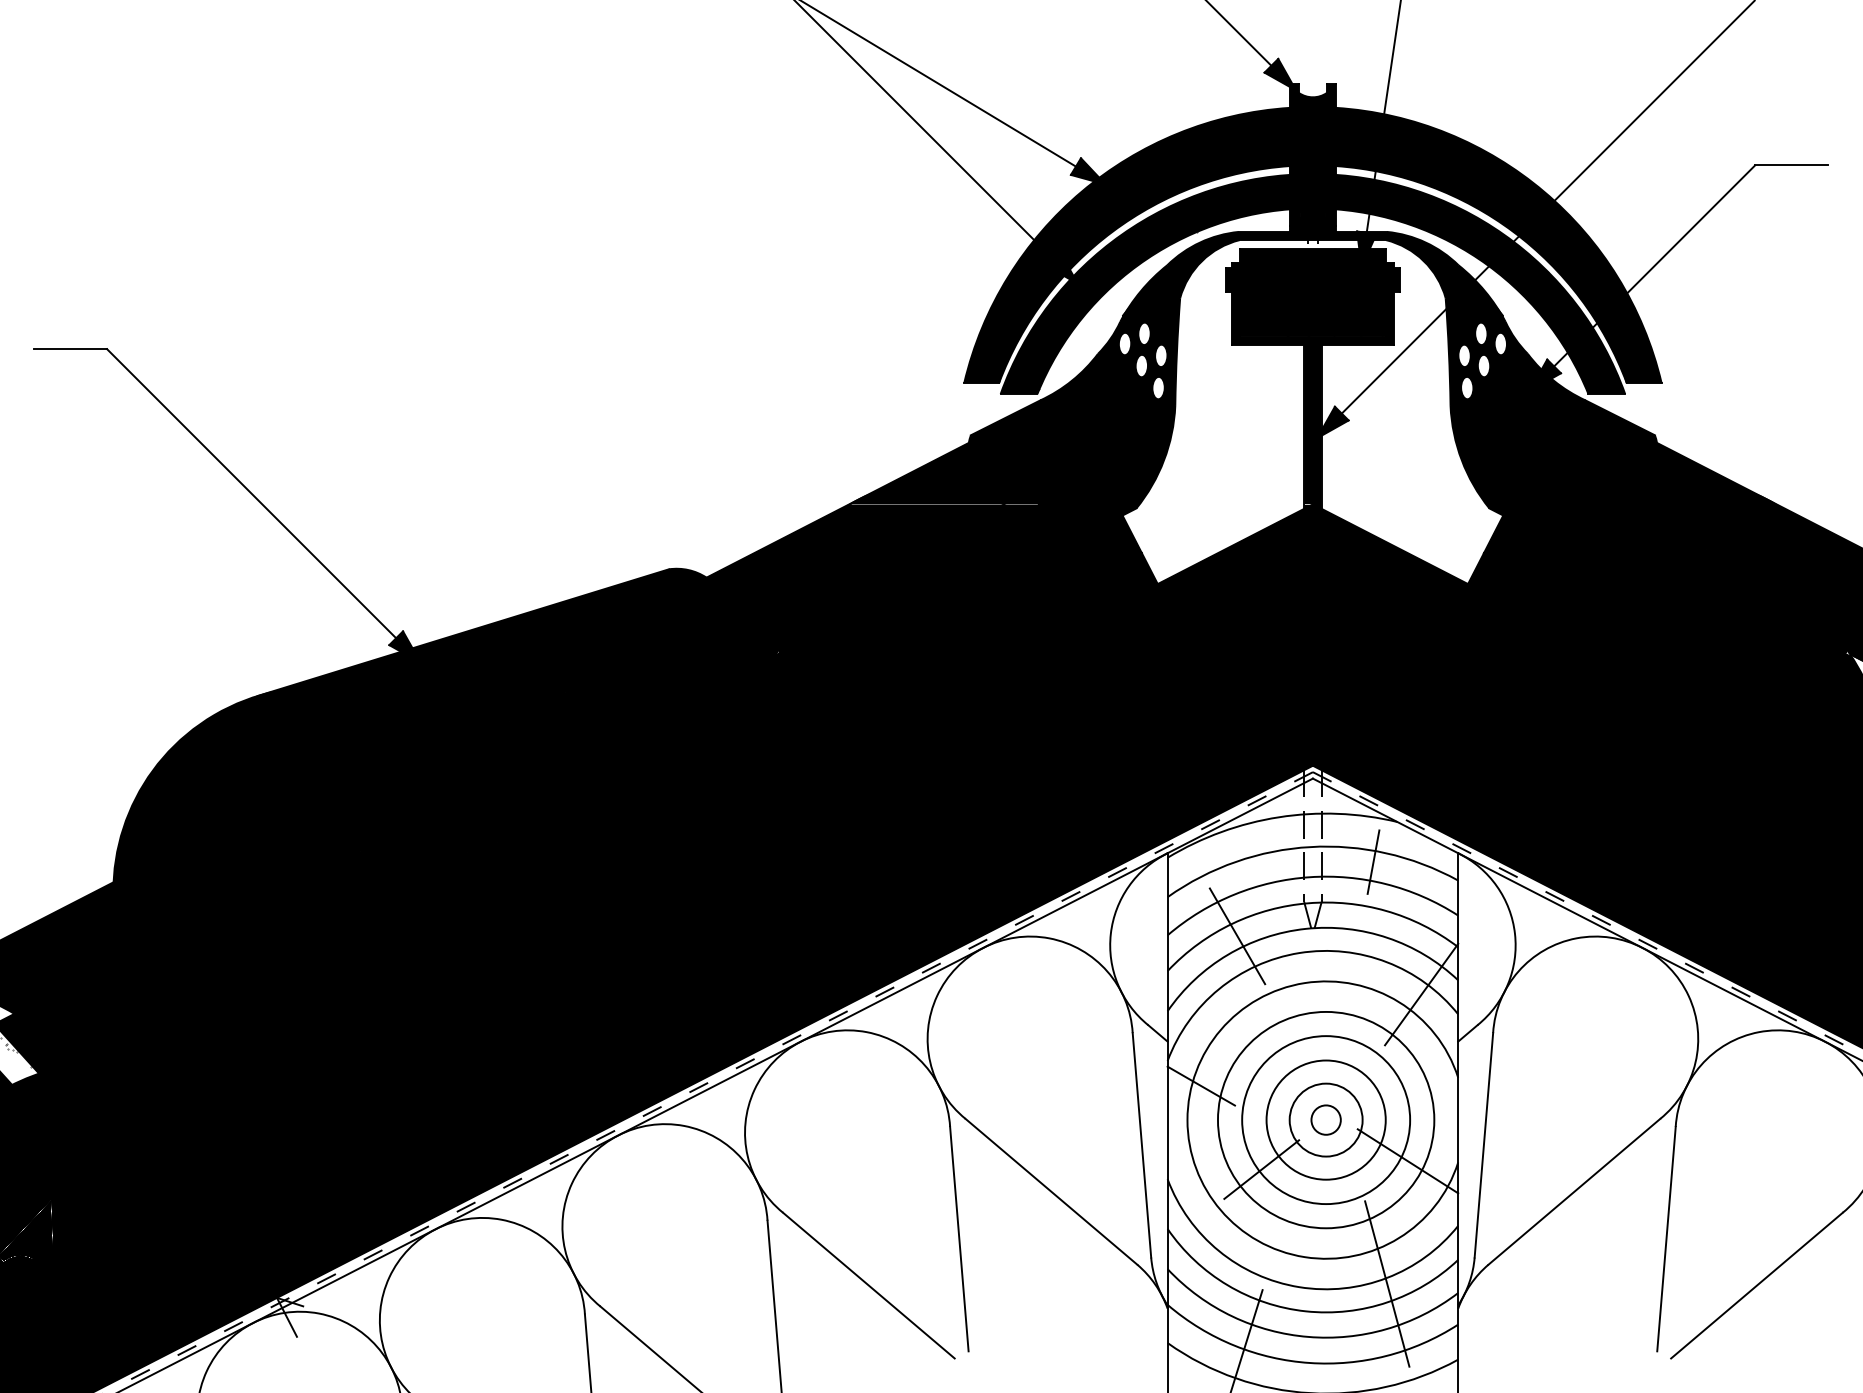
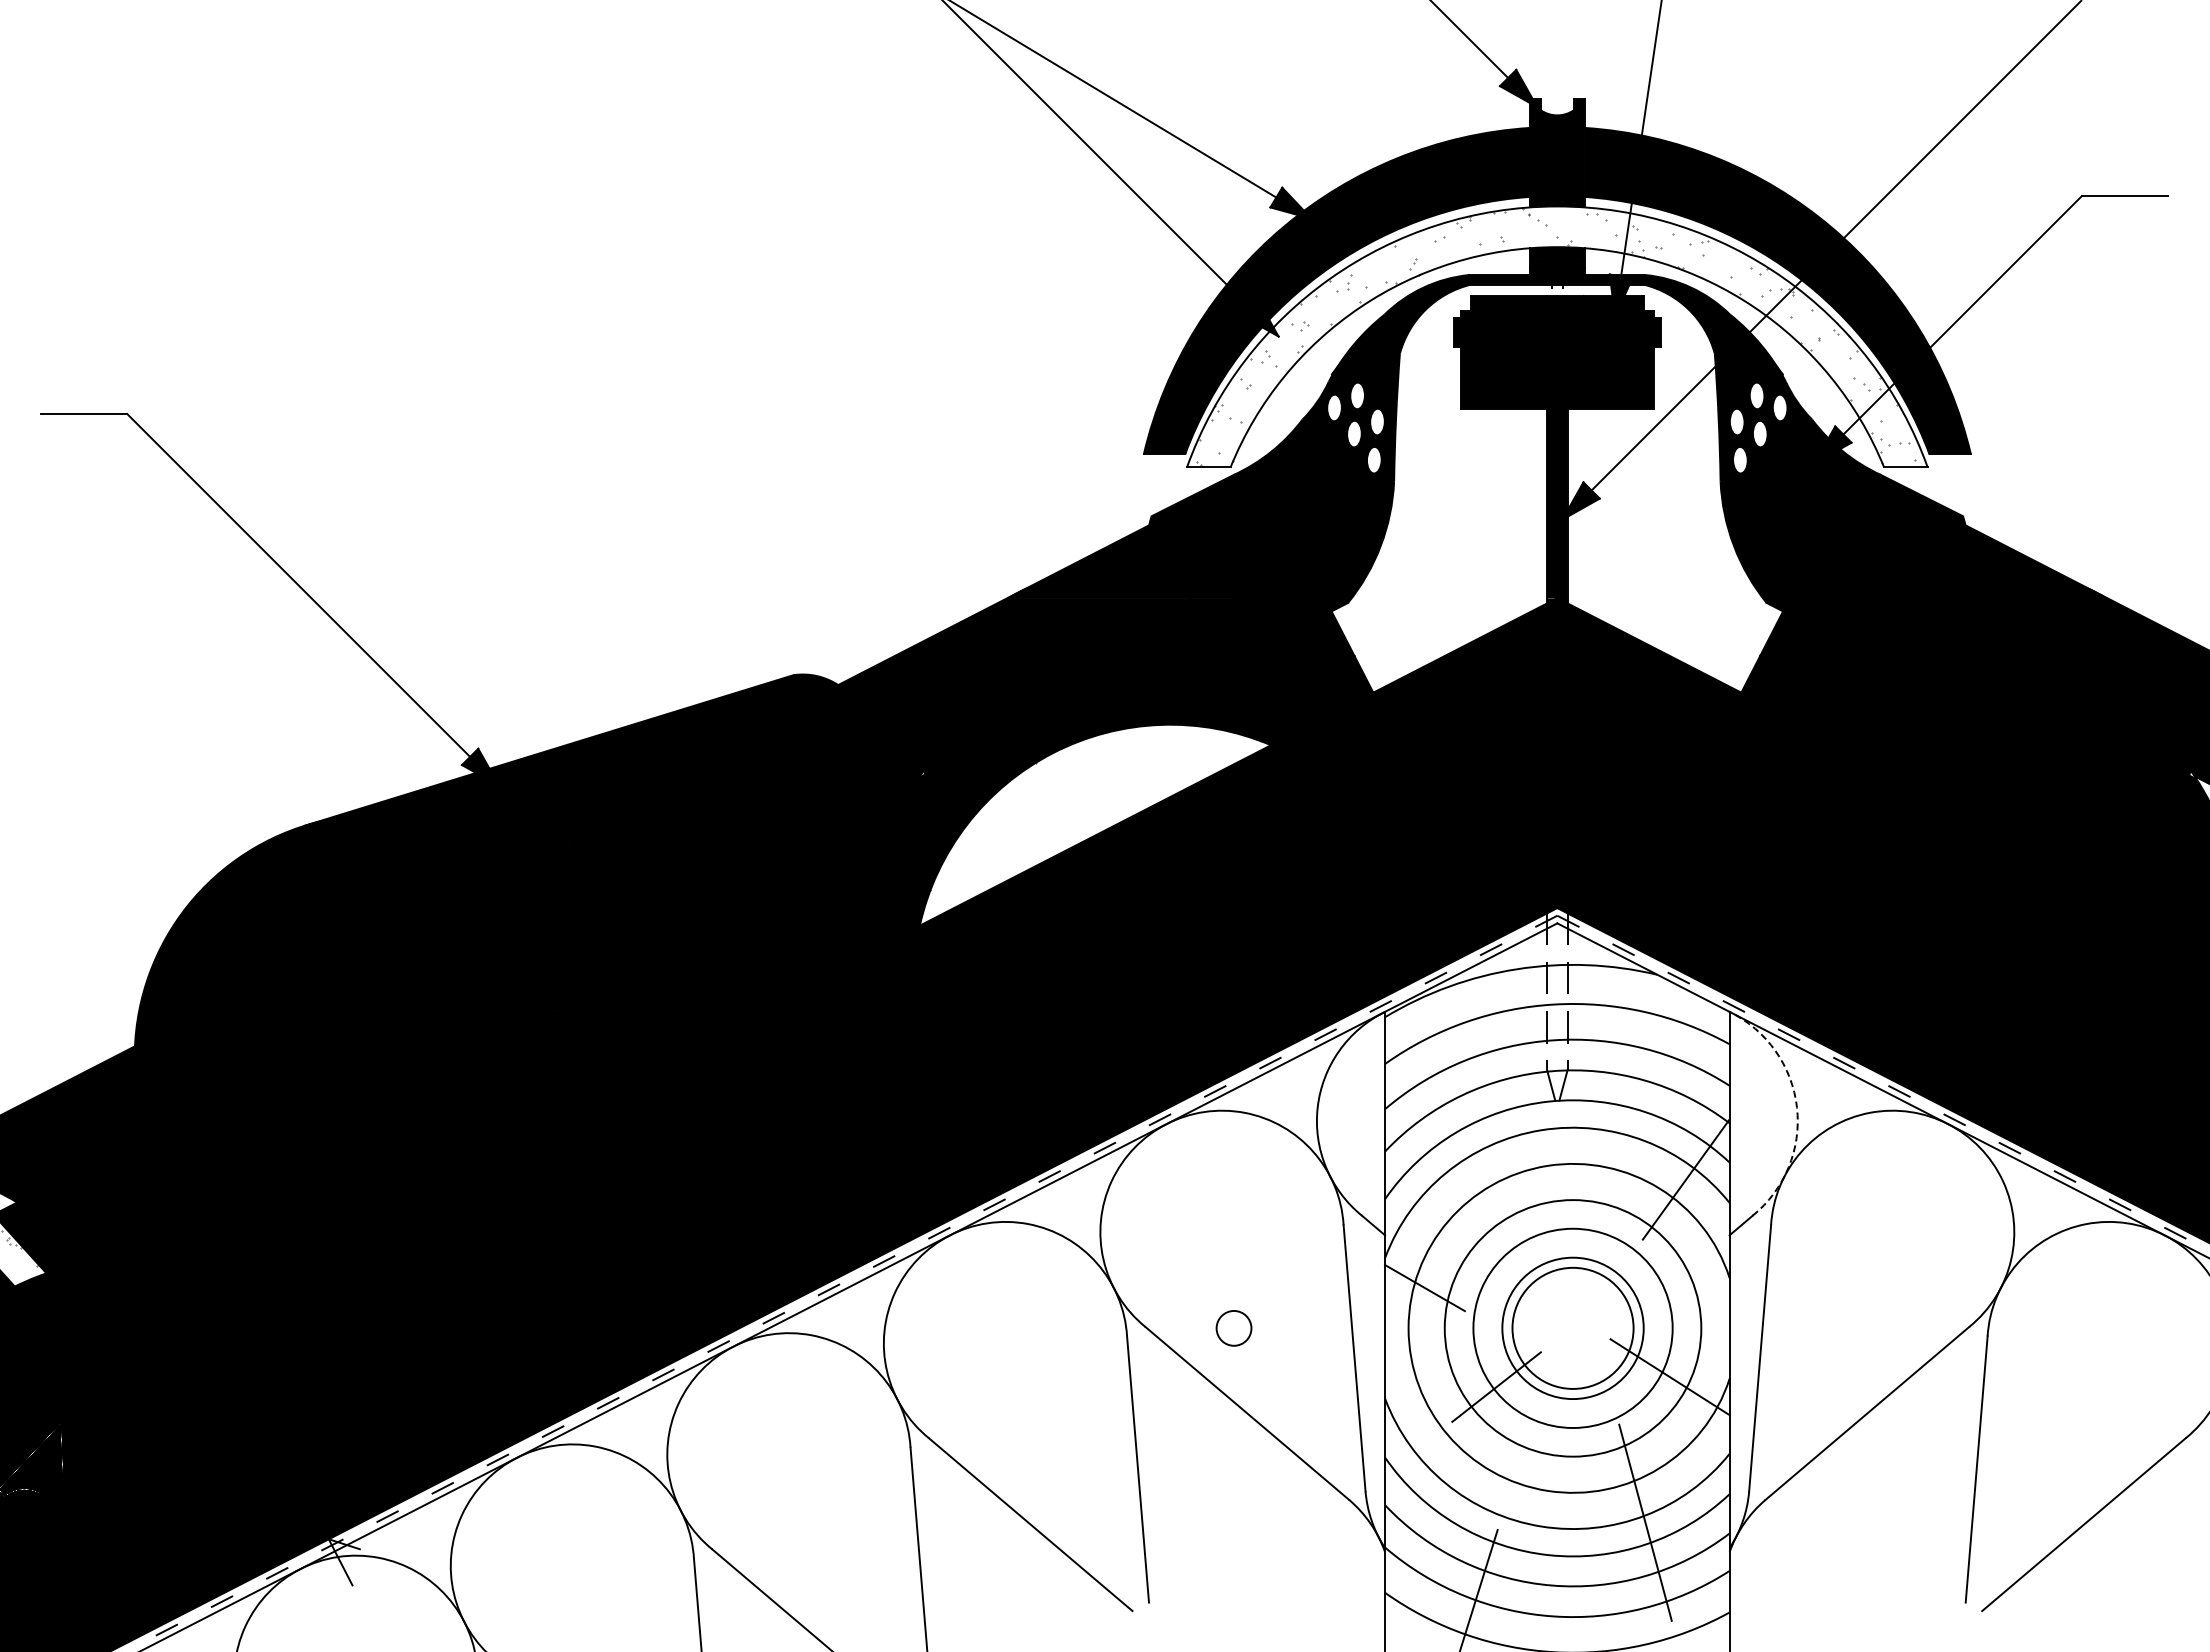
fill: (1313, 283) -> (1557, 336), removed
fill: (923, 695) -> (1095, 824), removed
line: (1373, 862) -> (1629, 1022), removed
arc: (1515, 933) -> (1797, 1107), solid -> dashed
line: (1237, 936) -> (1467, 1110), removed
circle: (1325, 1120) -> (1233, 1328), moved
circle: (1325, 1120) -> (1572, 1328), size x1.4

